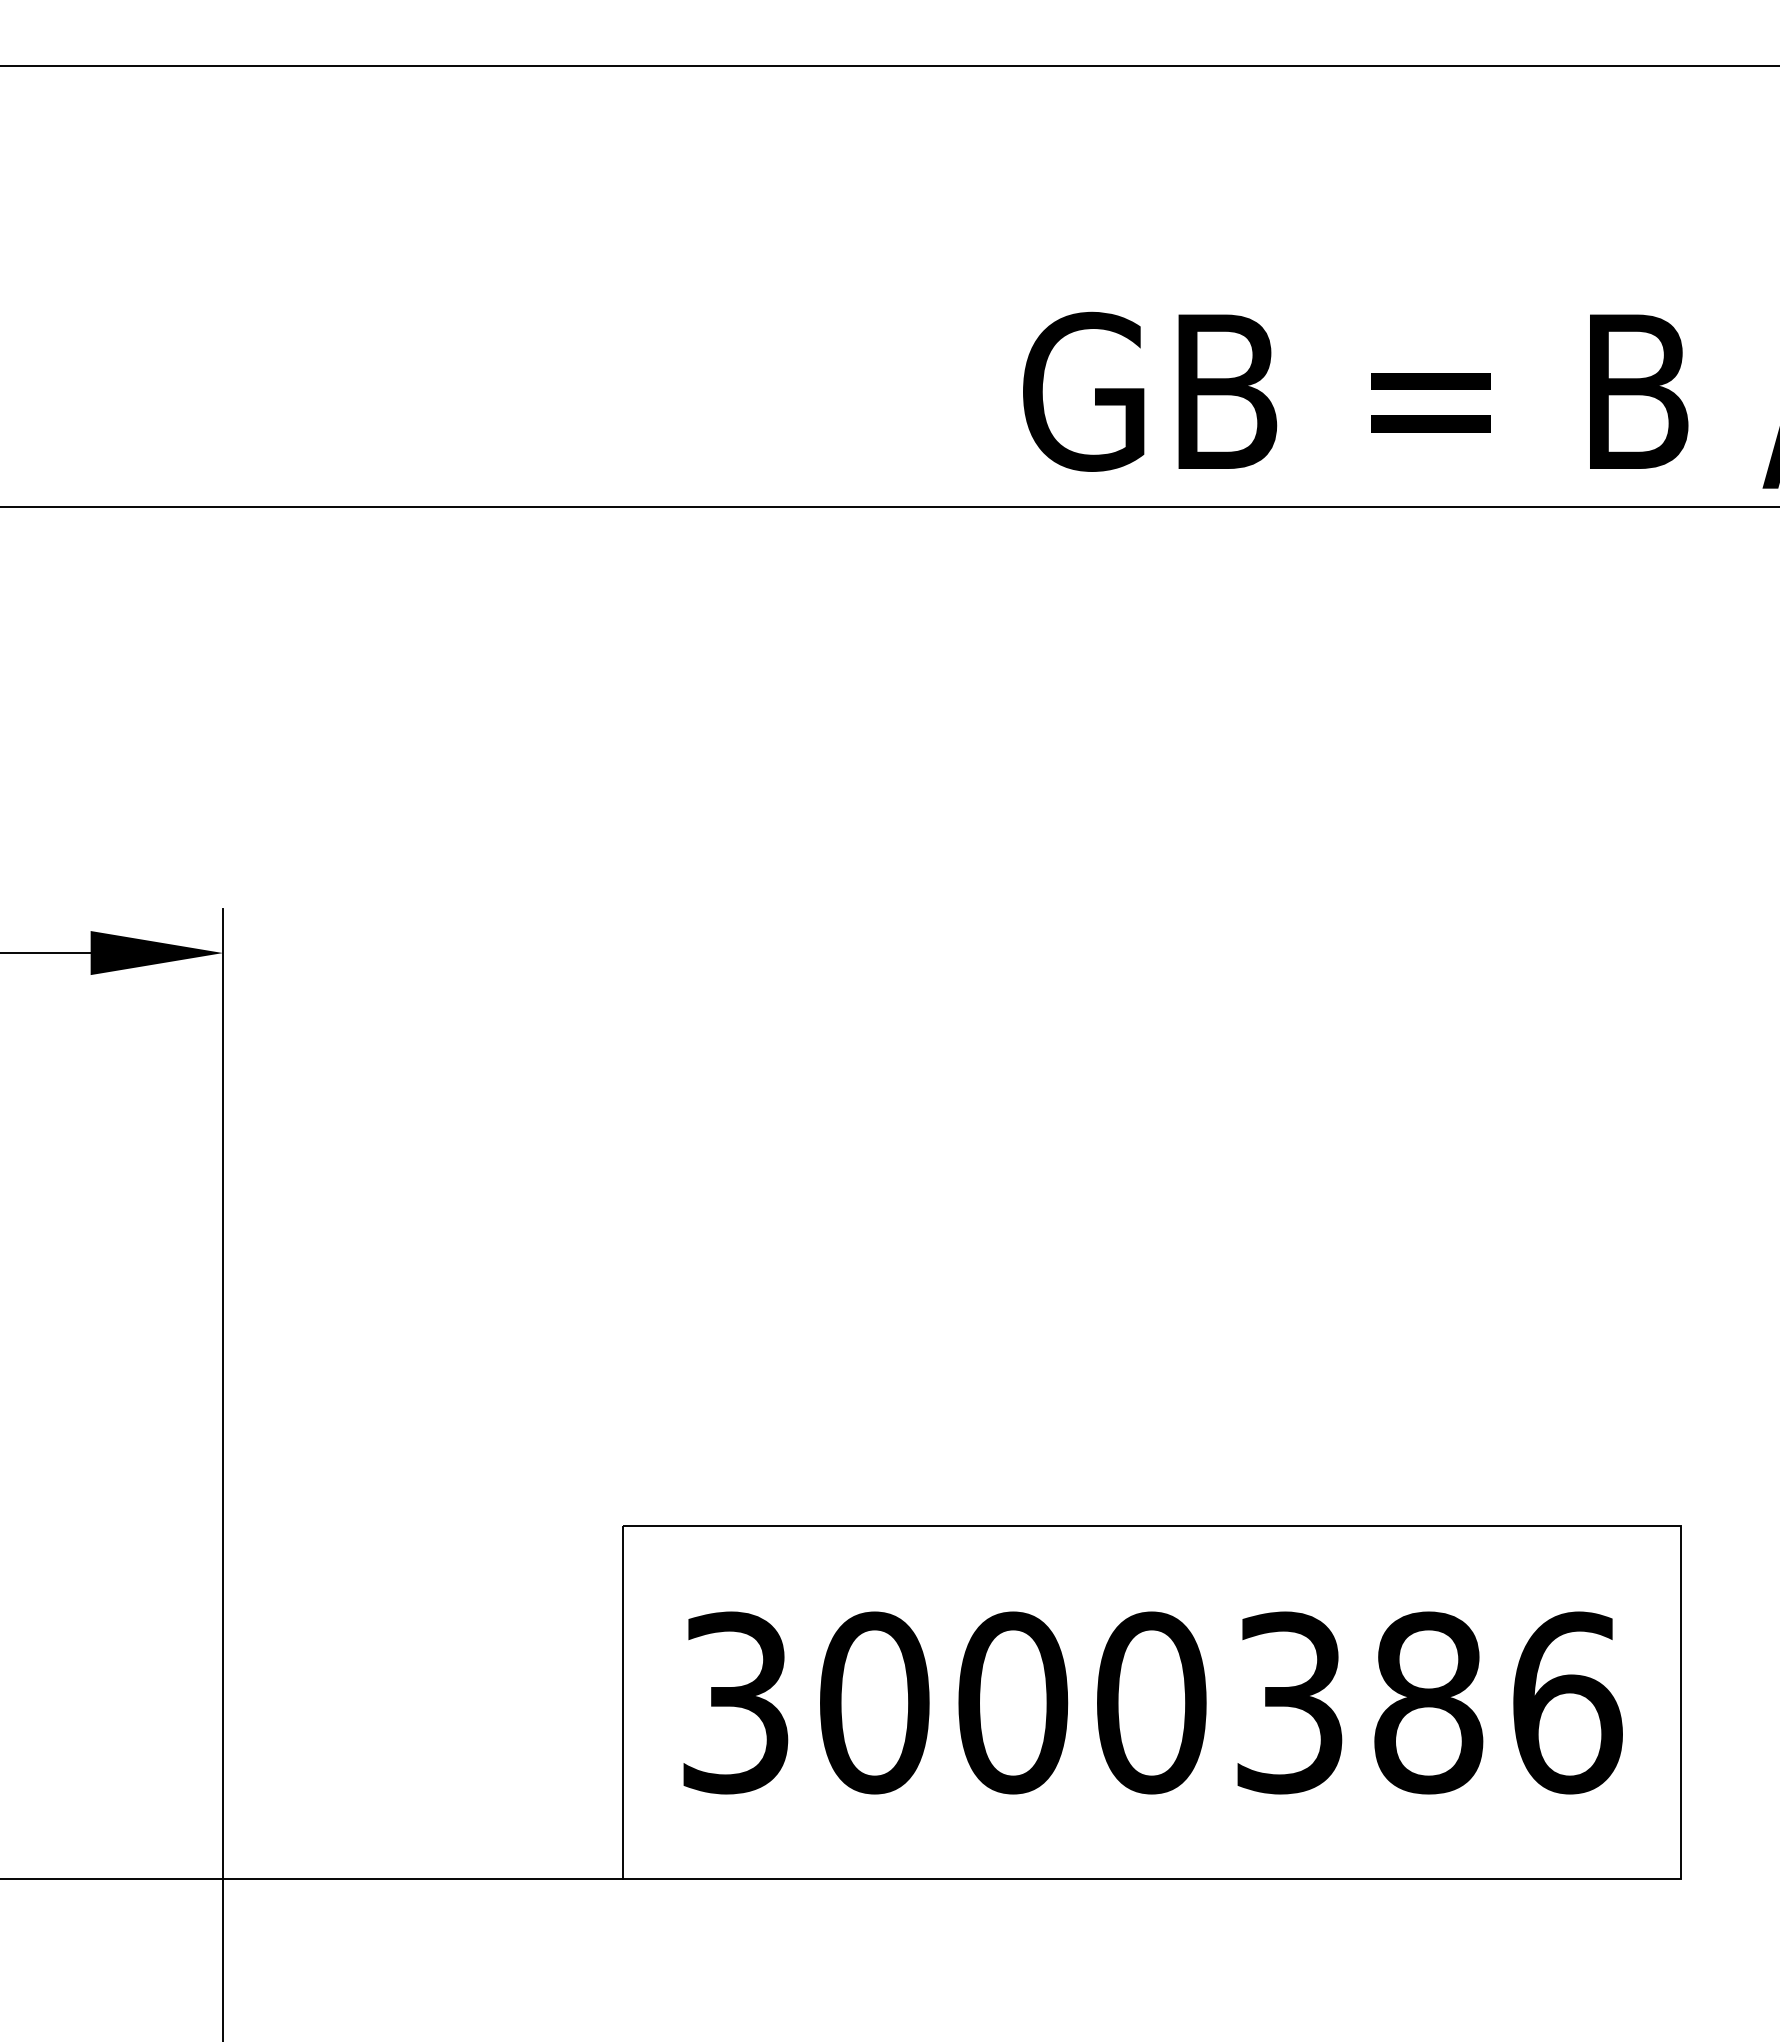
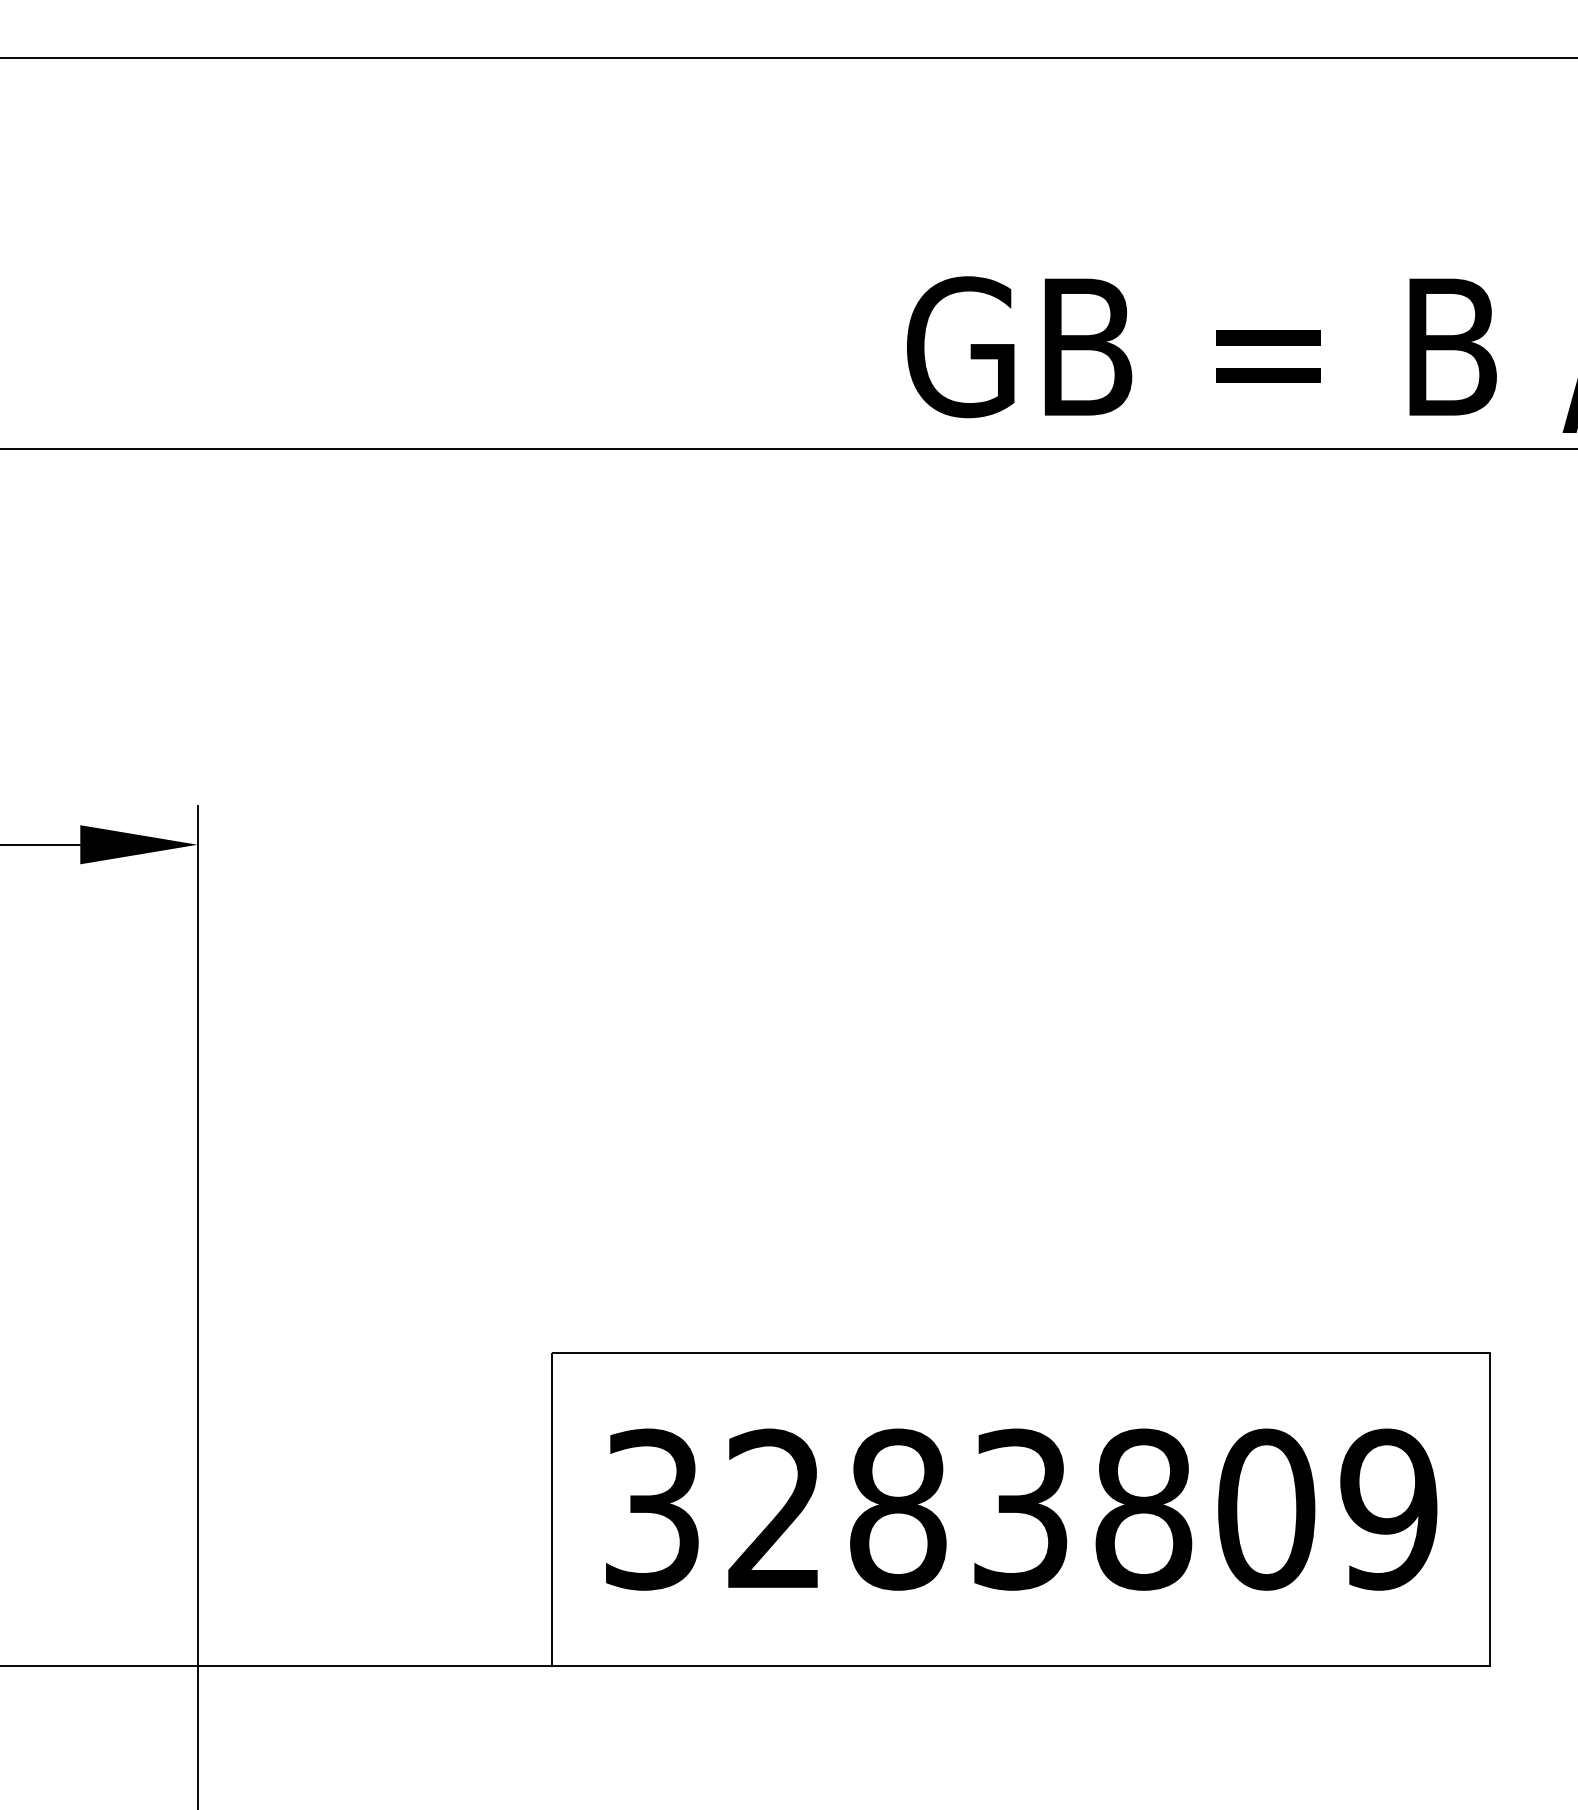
text: (1221, 1702) -> (1082, 1509), 3000386 -> 3283809

